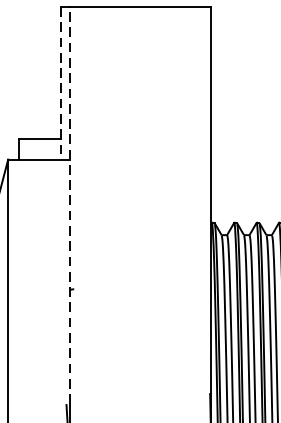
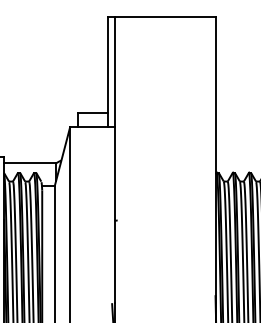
line: (61, 83) -> (108, 72), dashed -> solid
line: (69, 205) -> (114, 160), dashed -> solid

